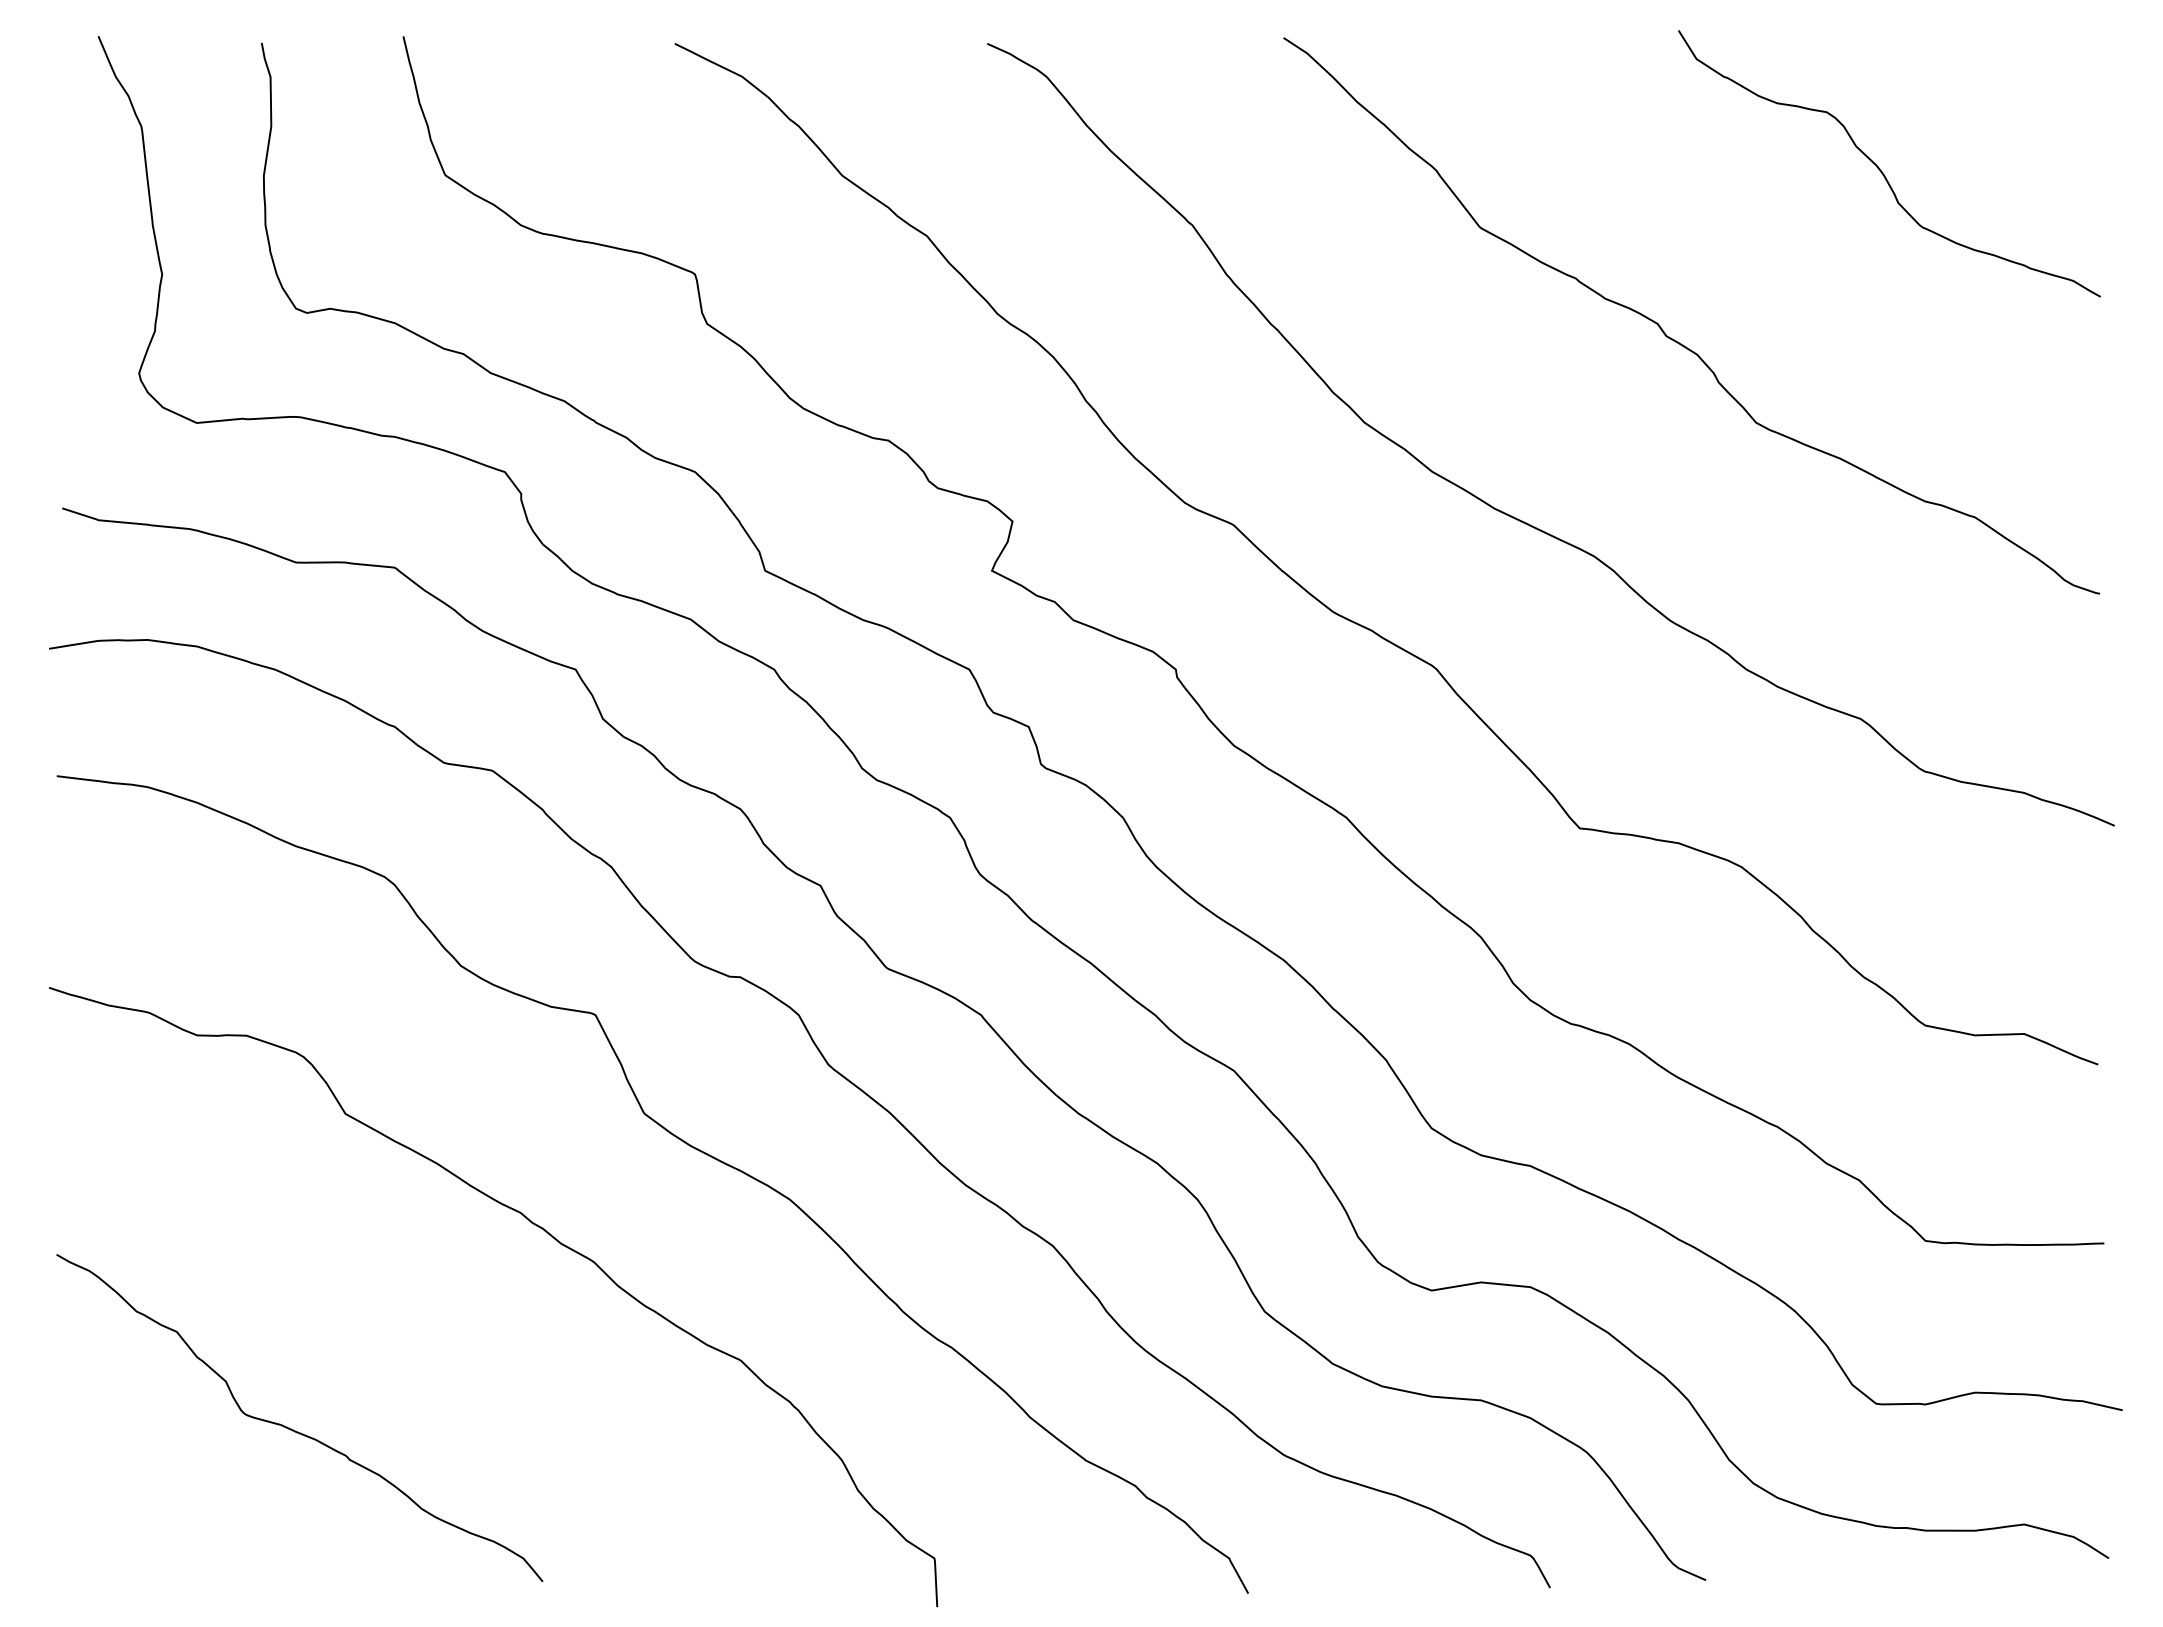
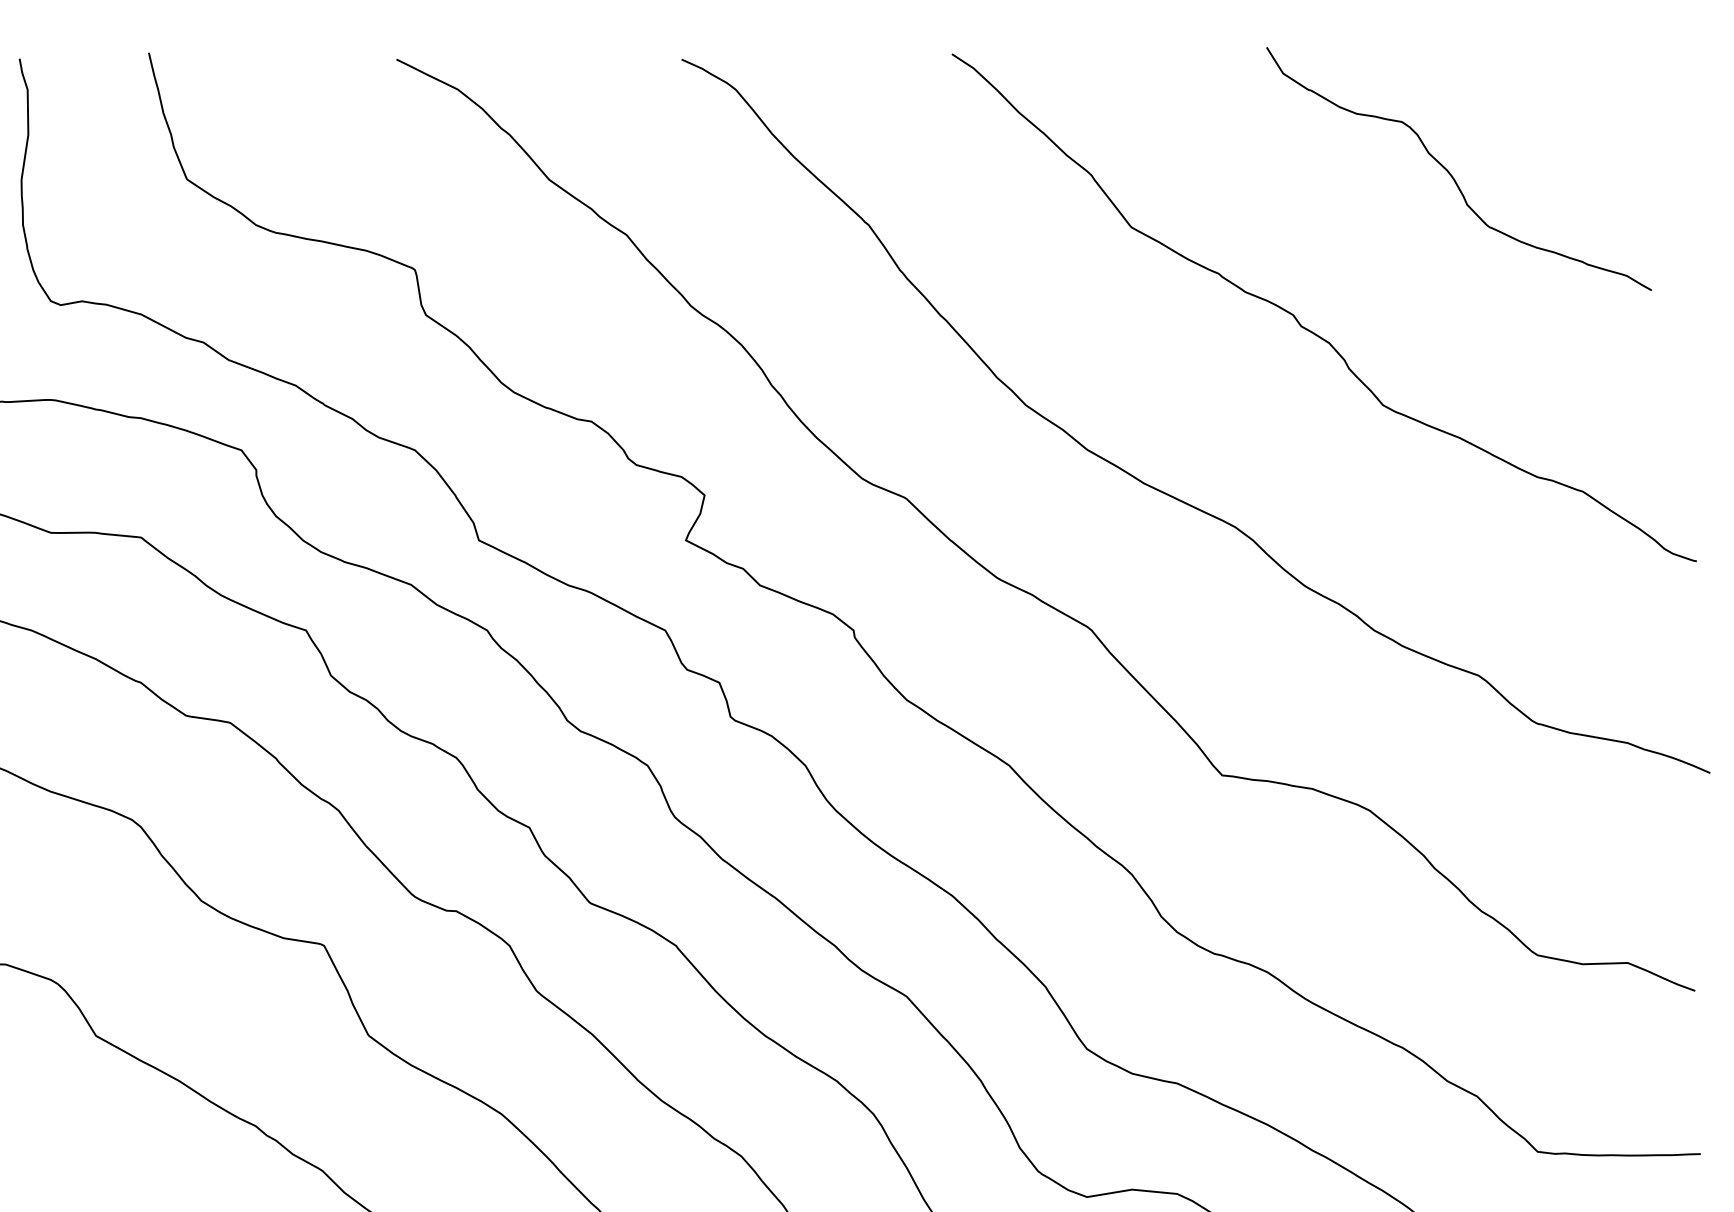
curve: (1880, 168) -> (1450, 173), moved

